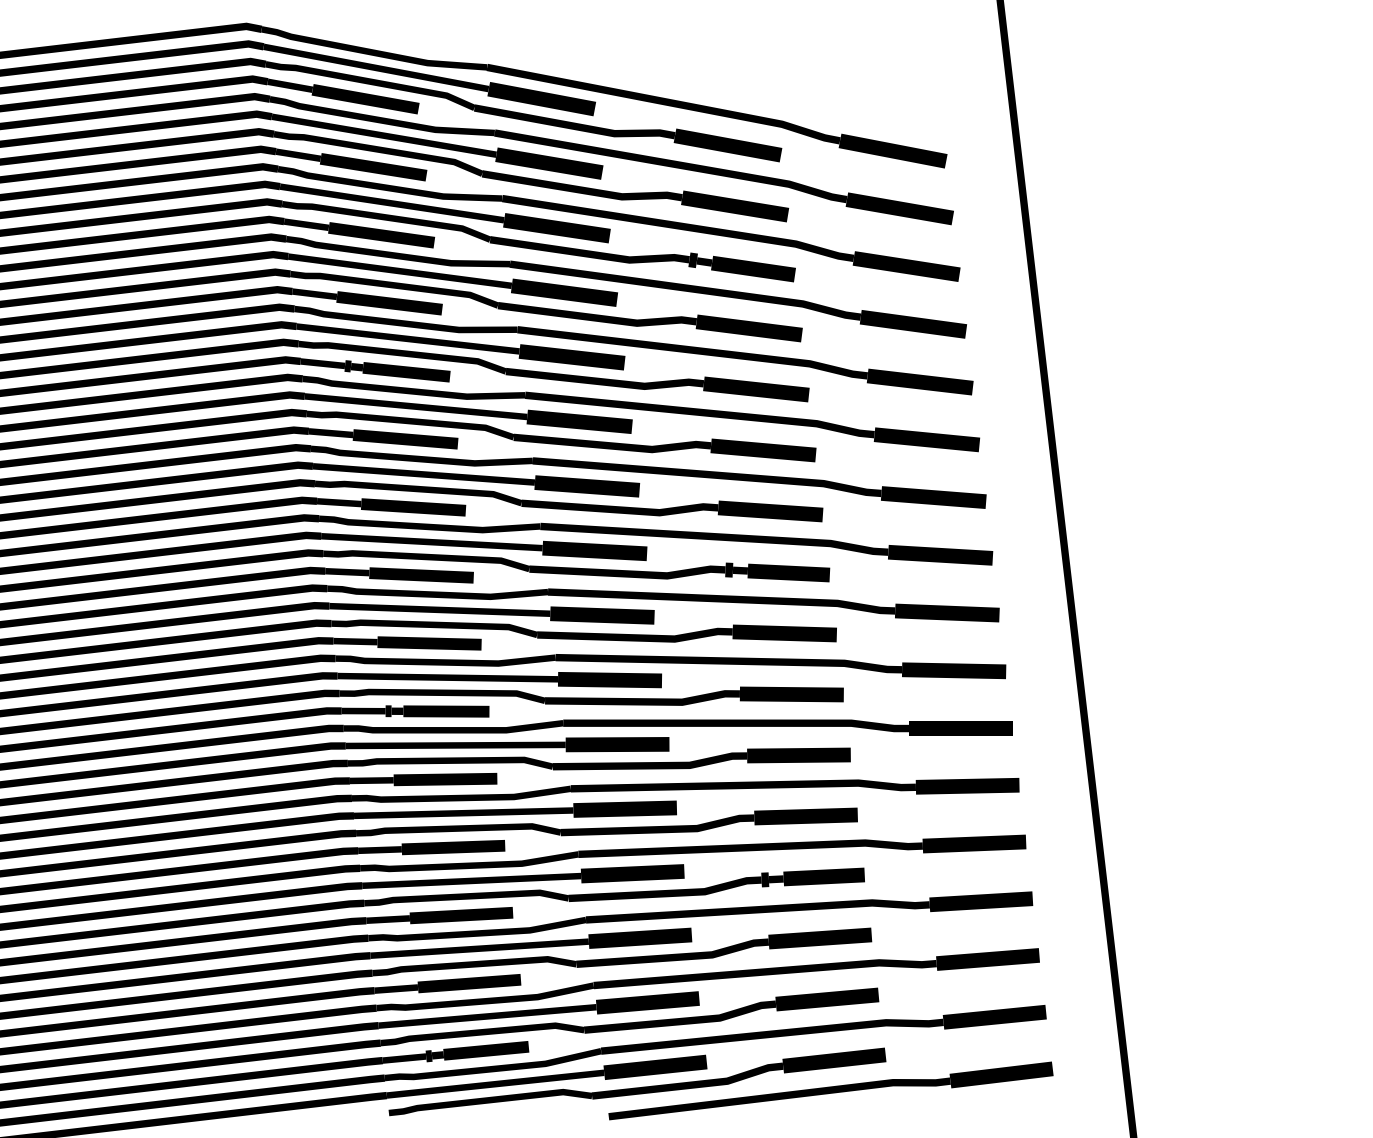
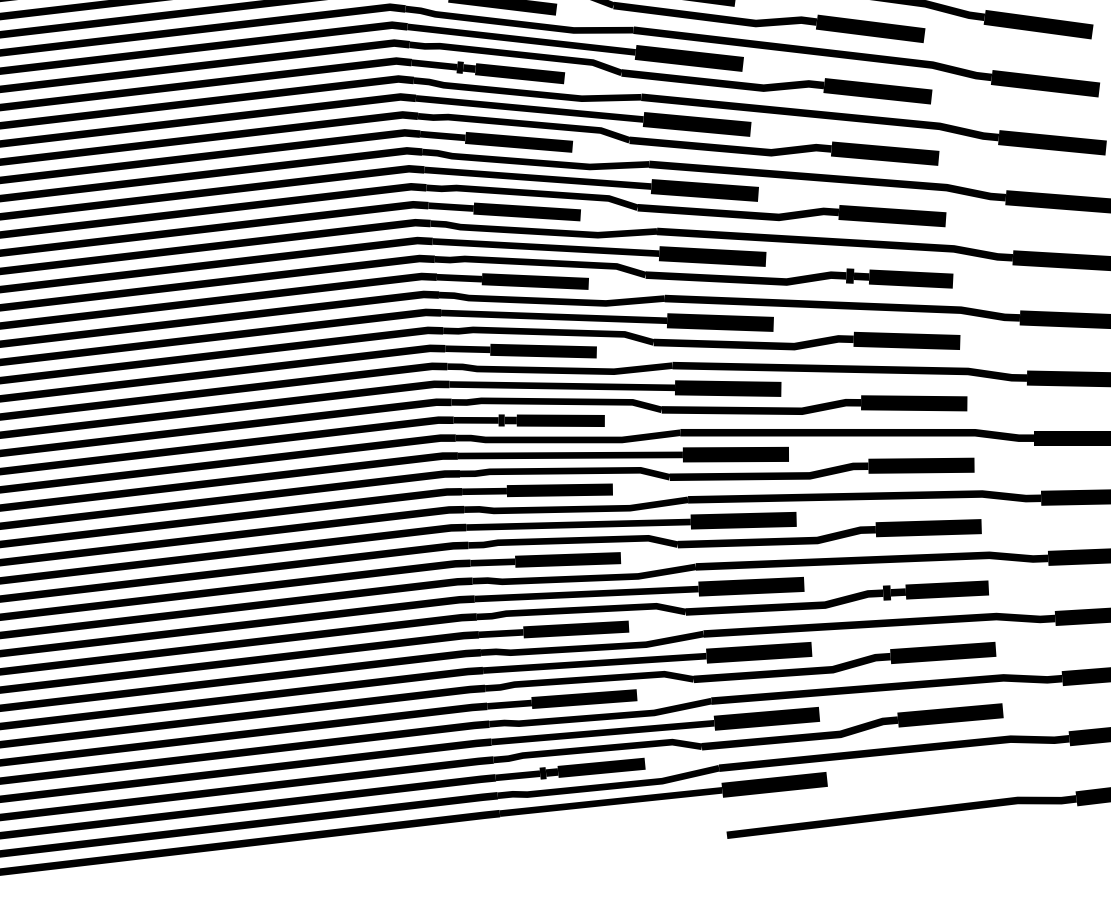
part: (637, 1081) -> (756, 799), removed

